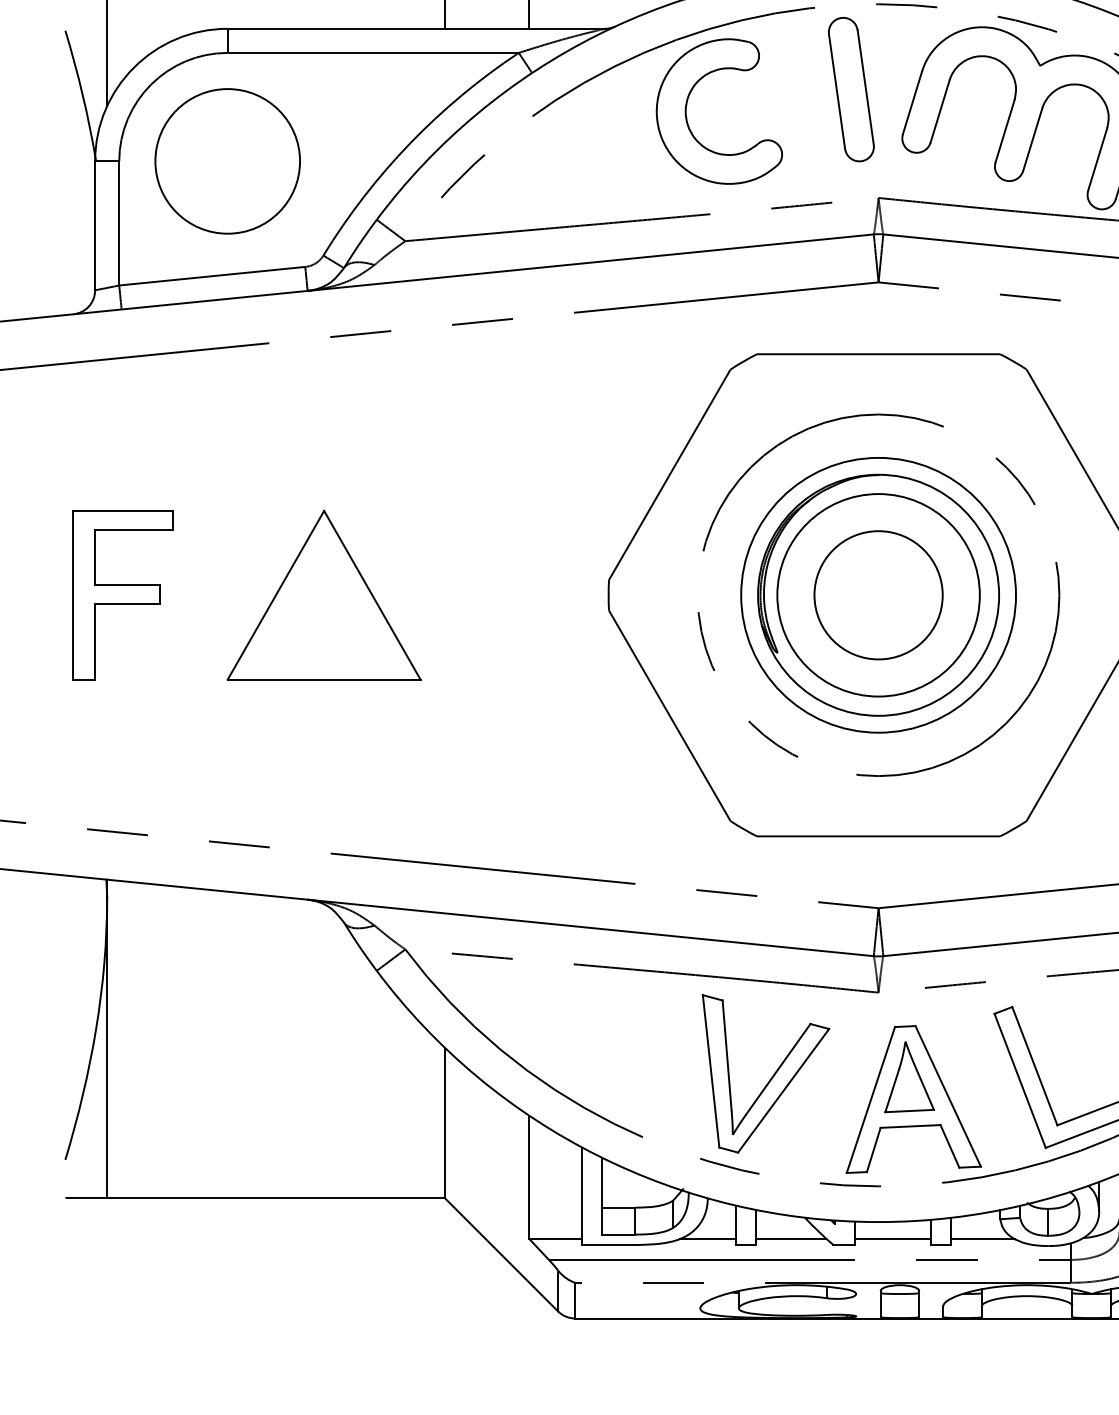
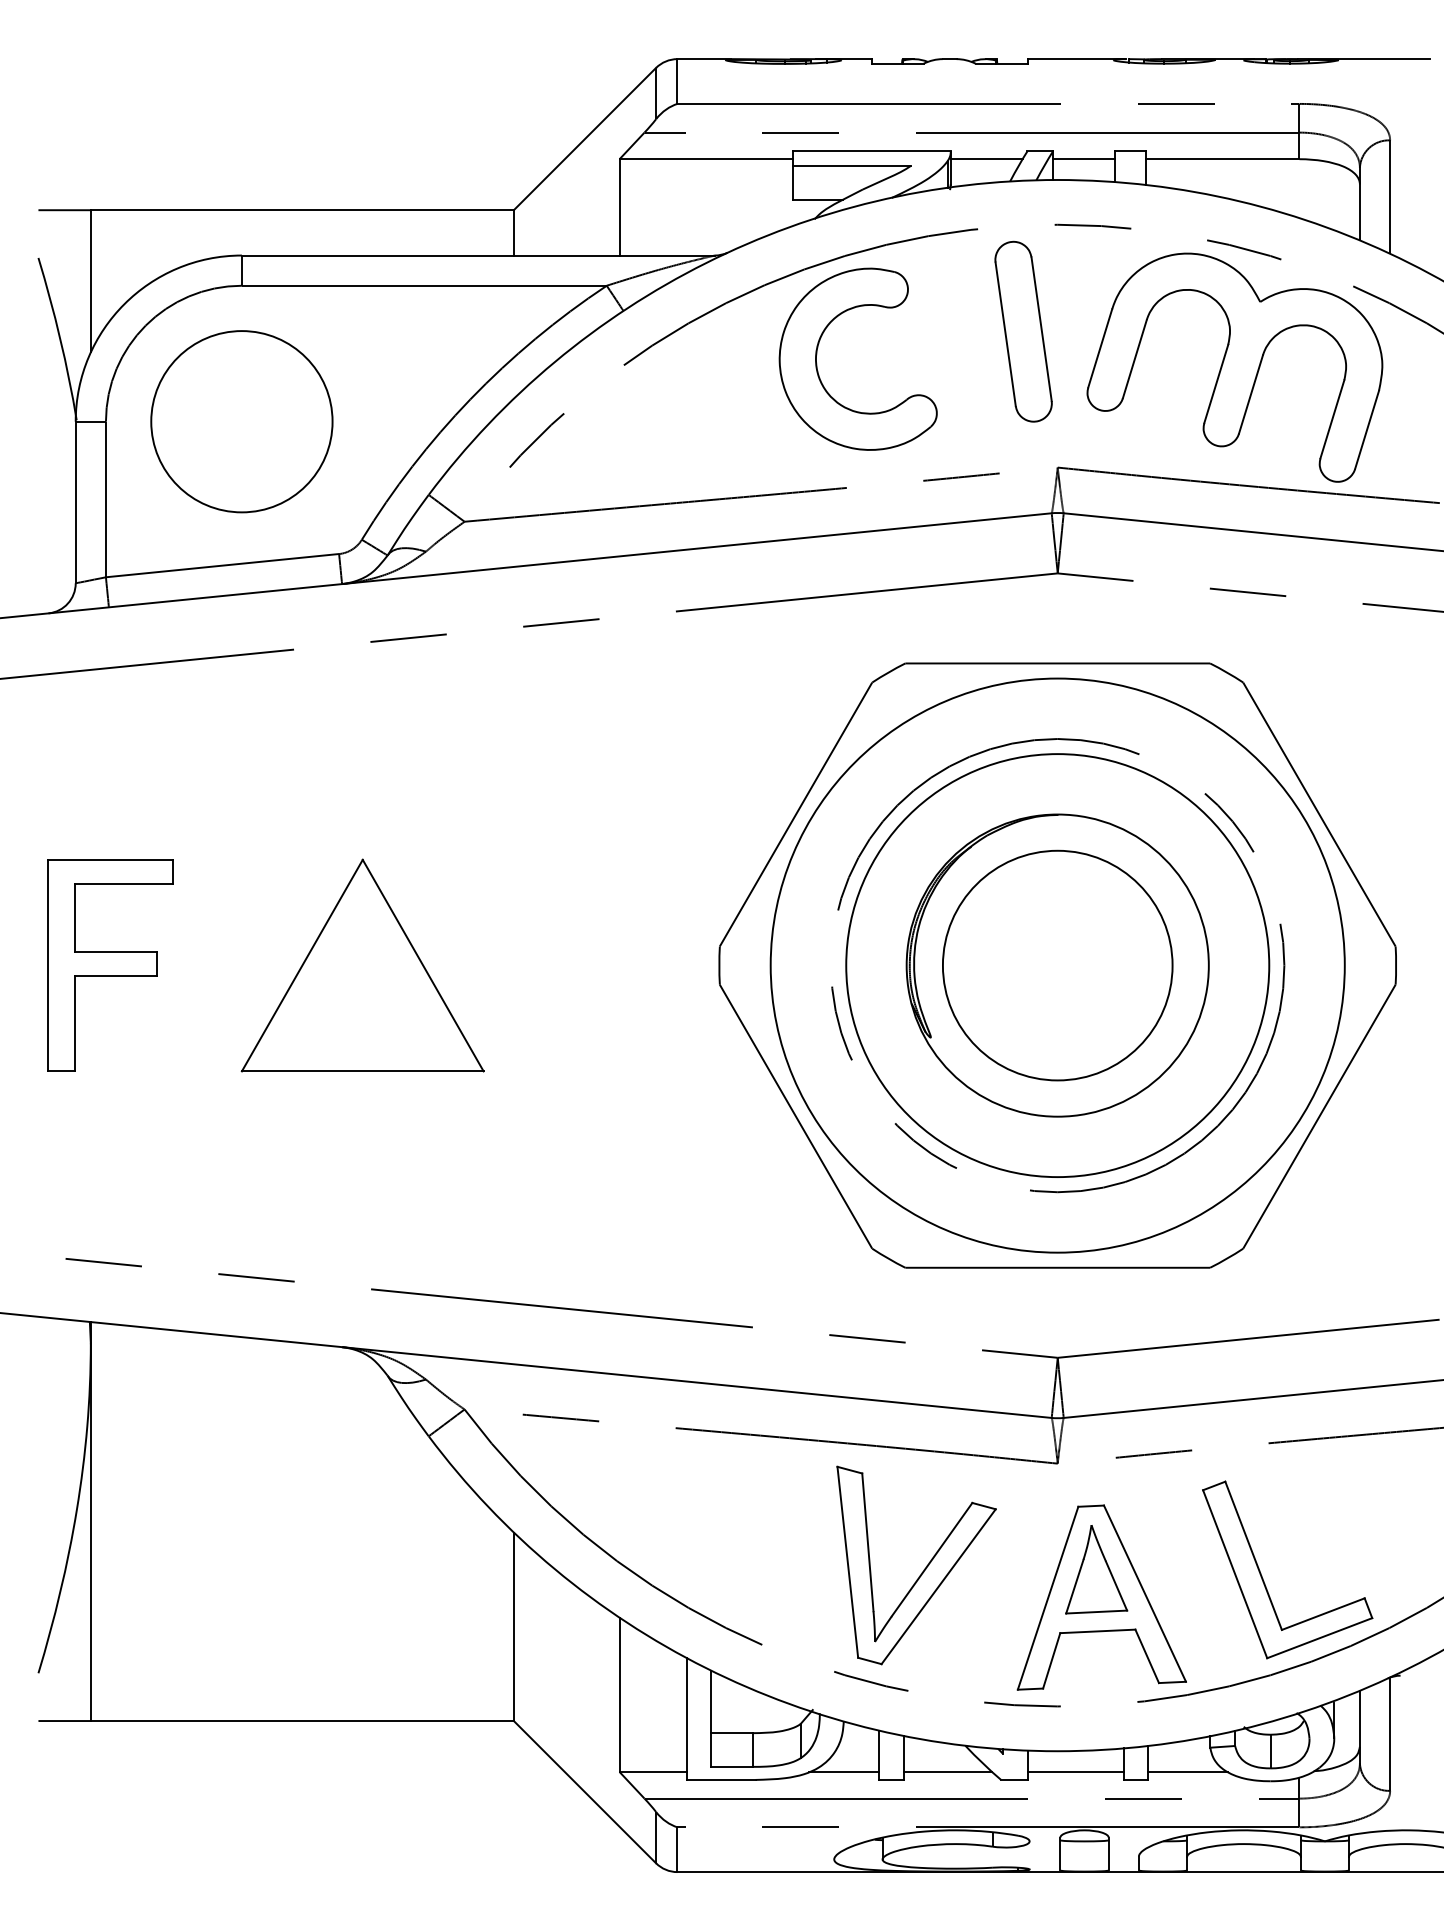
circle: (878, 595) -> (1057, 965), size x1.43
circle: (878, 595) -> (1057, 965), size x1.67
circle: (878, 595) -> (1057, 965), size x1.67

